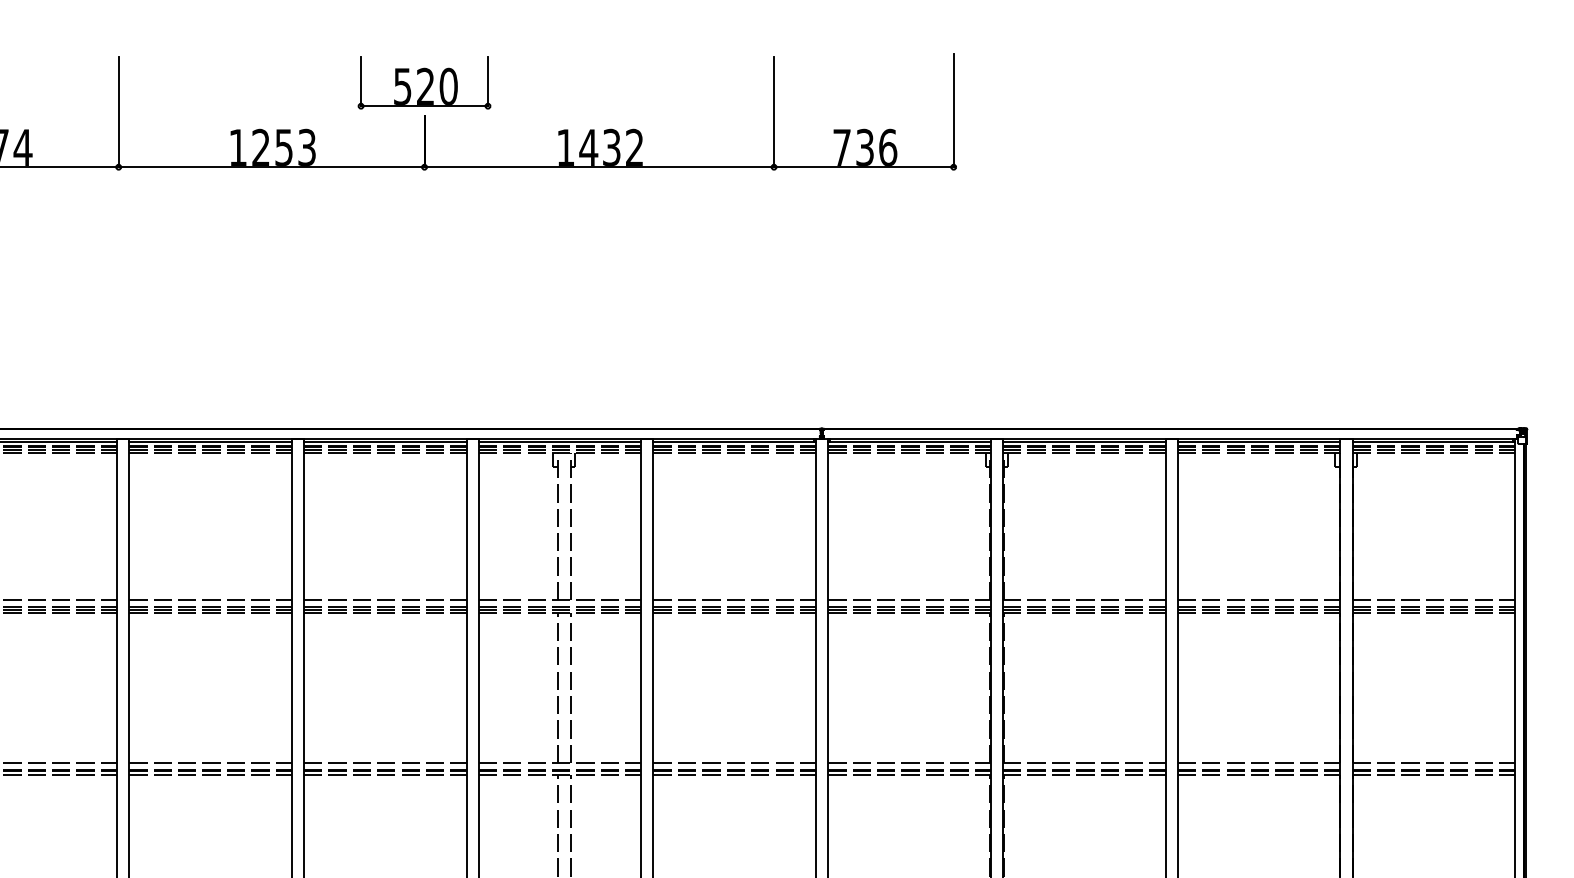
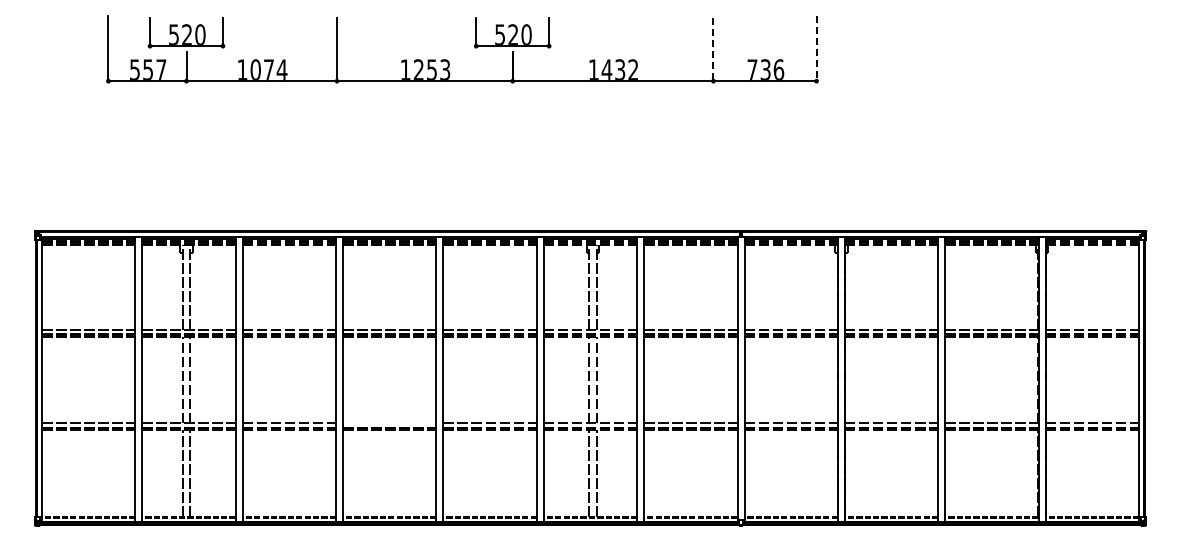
line: (953, 110) -> (816, 48), solid -> dashed
line: (774, 112) -> (713, 49), solid -> dashed
line: (210, 763) -> (389, 423), removed

